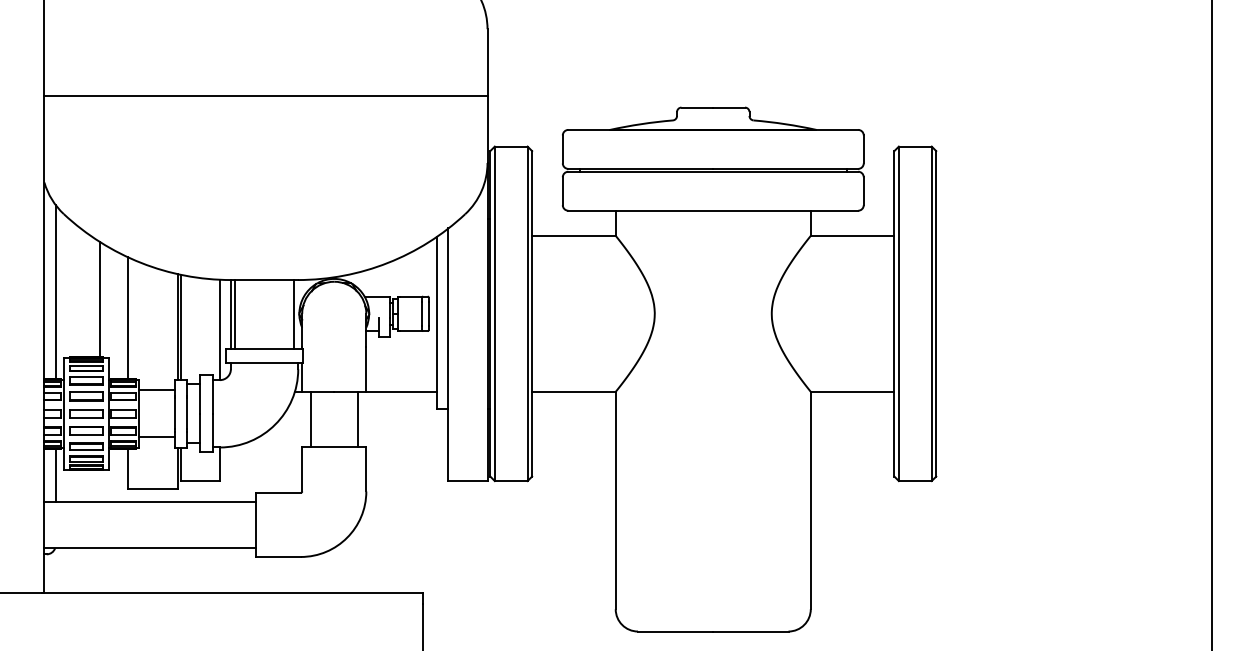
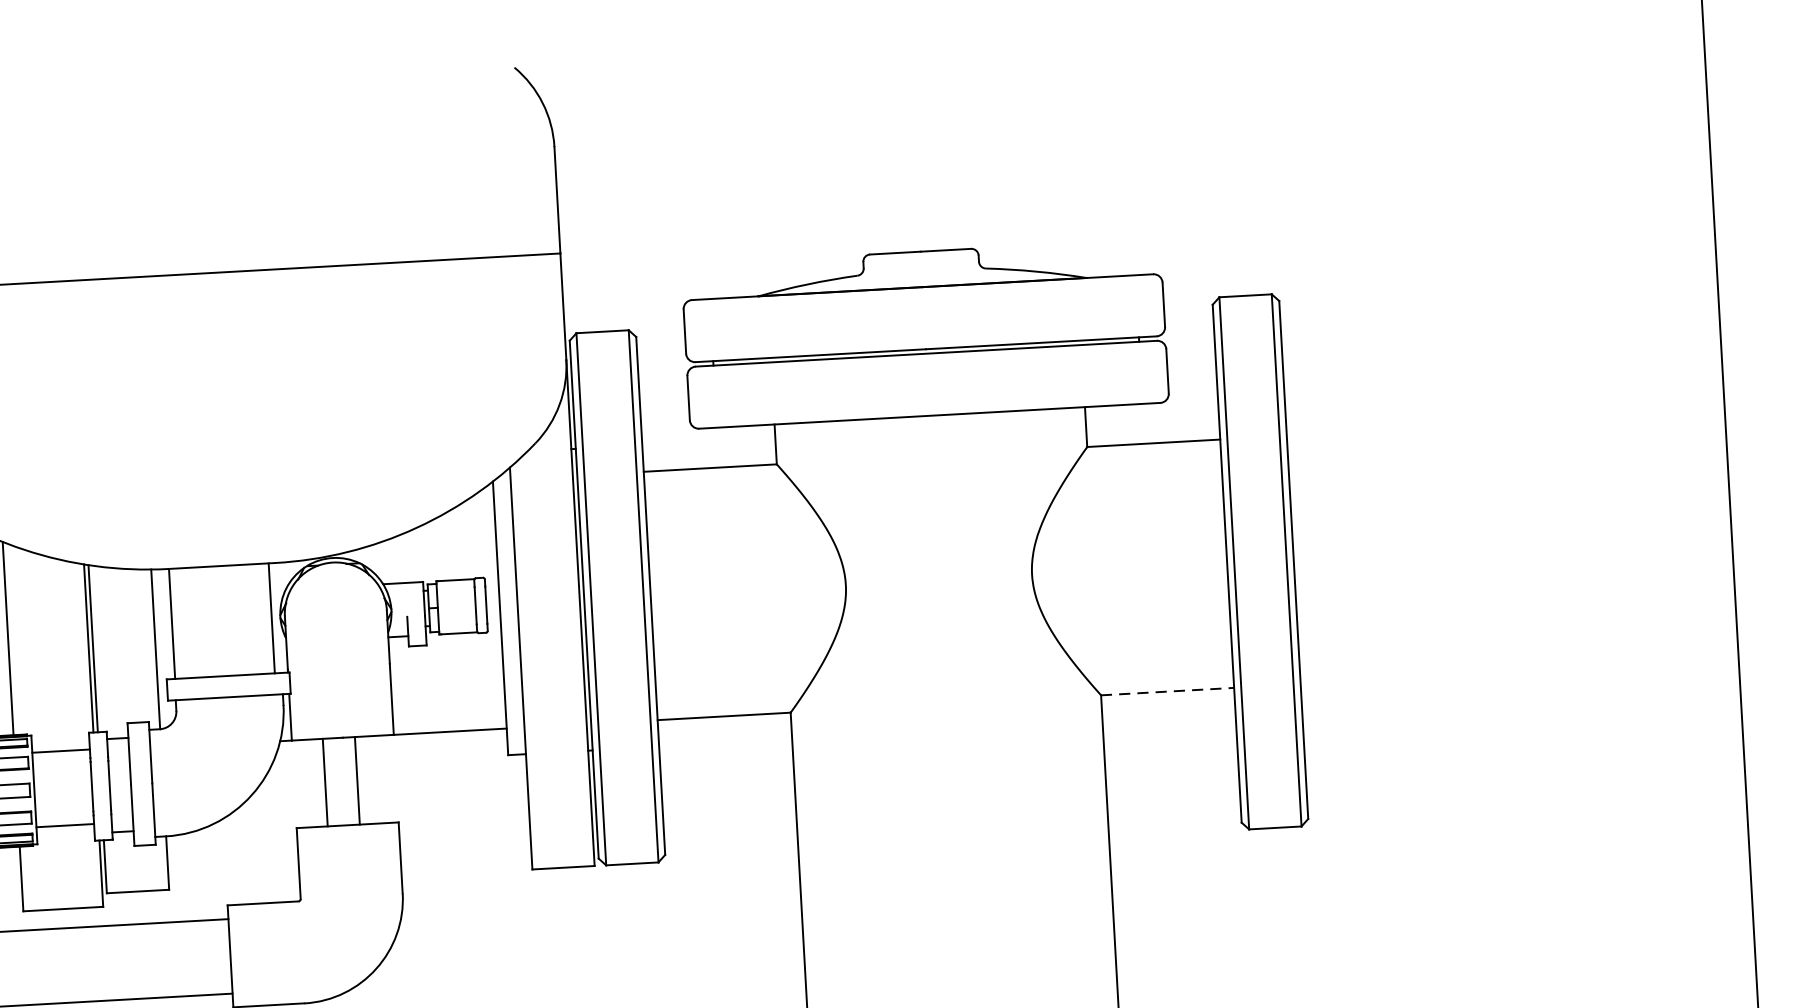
line: (235, 314) -> (178, 623), removed
line: (852, 391) -> (1167, 691), solid -> dashed
line: (310, 418) -> (356, 779), moved
line: (357, 418) -> (324, 781), moved

